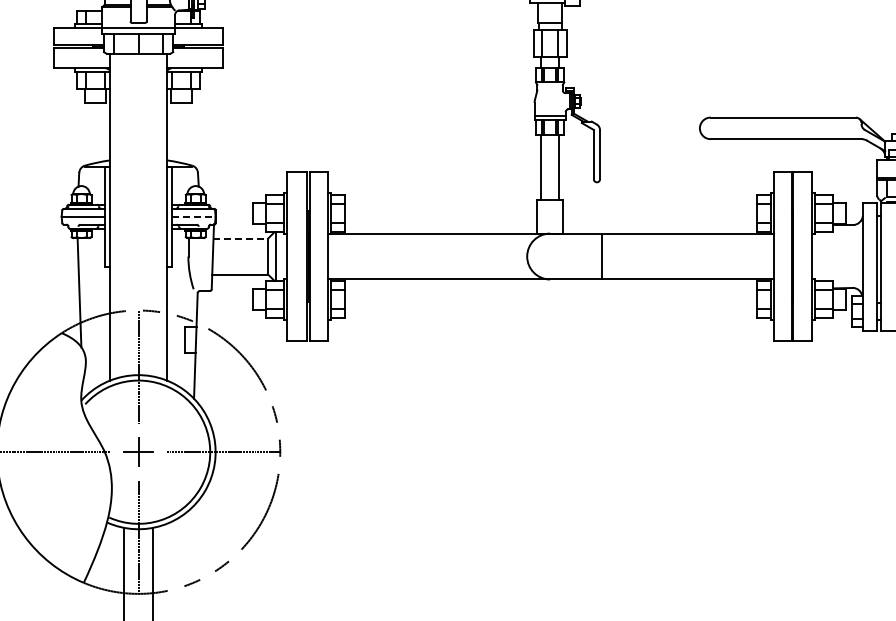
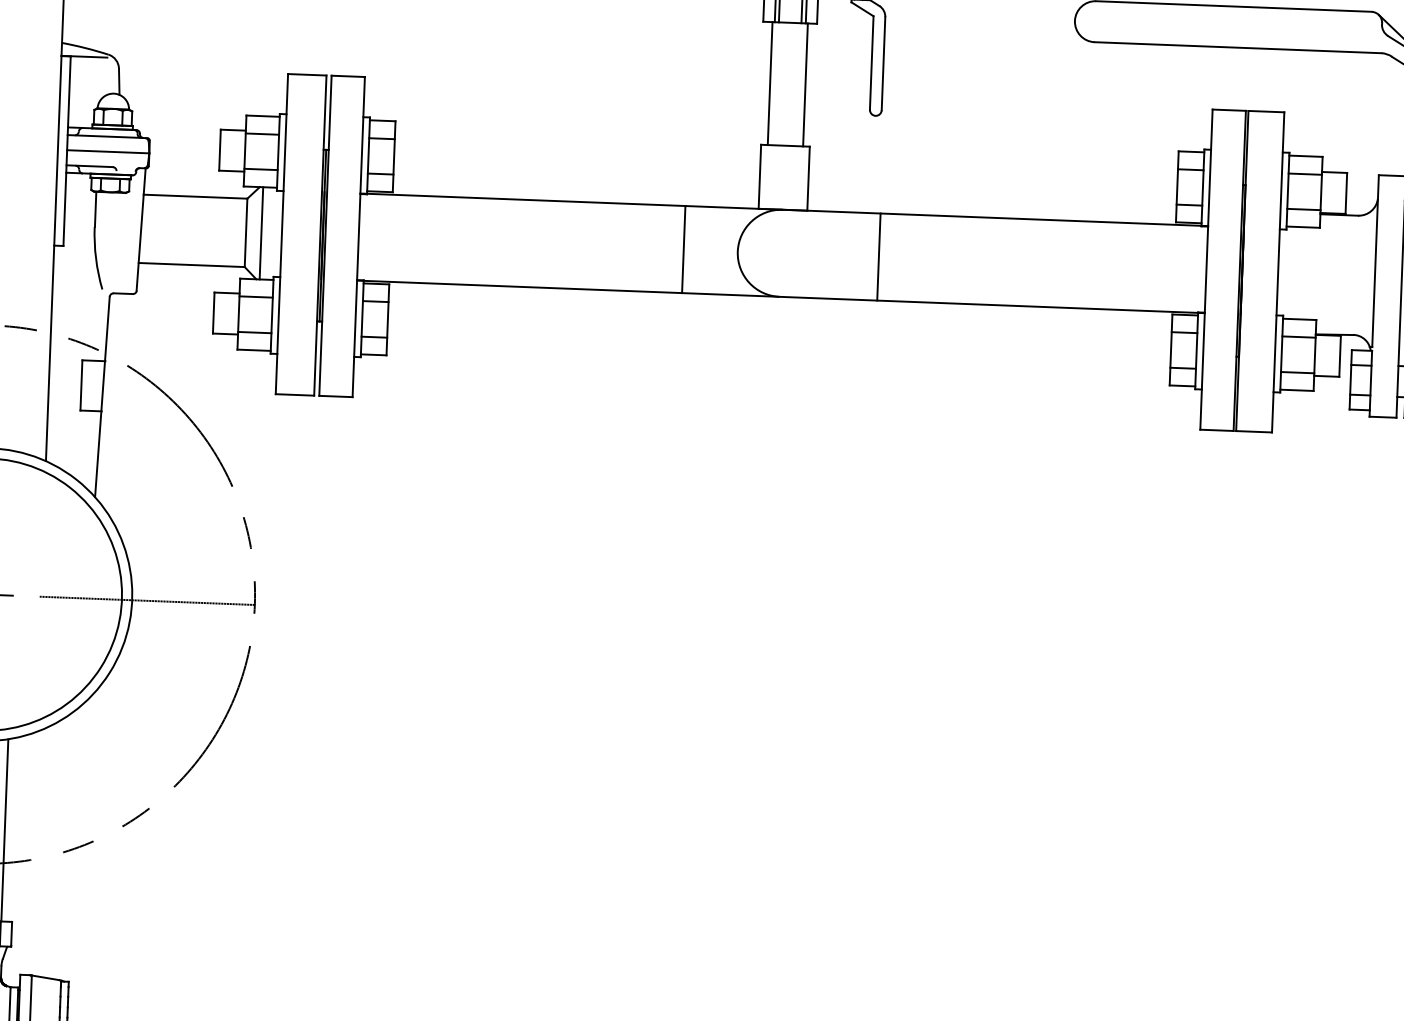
line: (193, 216) -> (107, 151), dashed -> solid
line: (241, 238) -> (196, 196), dashed -> solid
line: (498, 256) -> (683, 249), added

